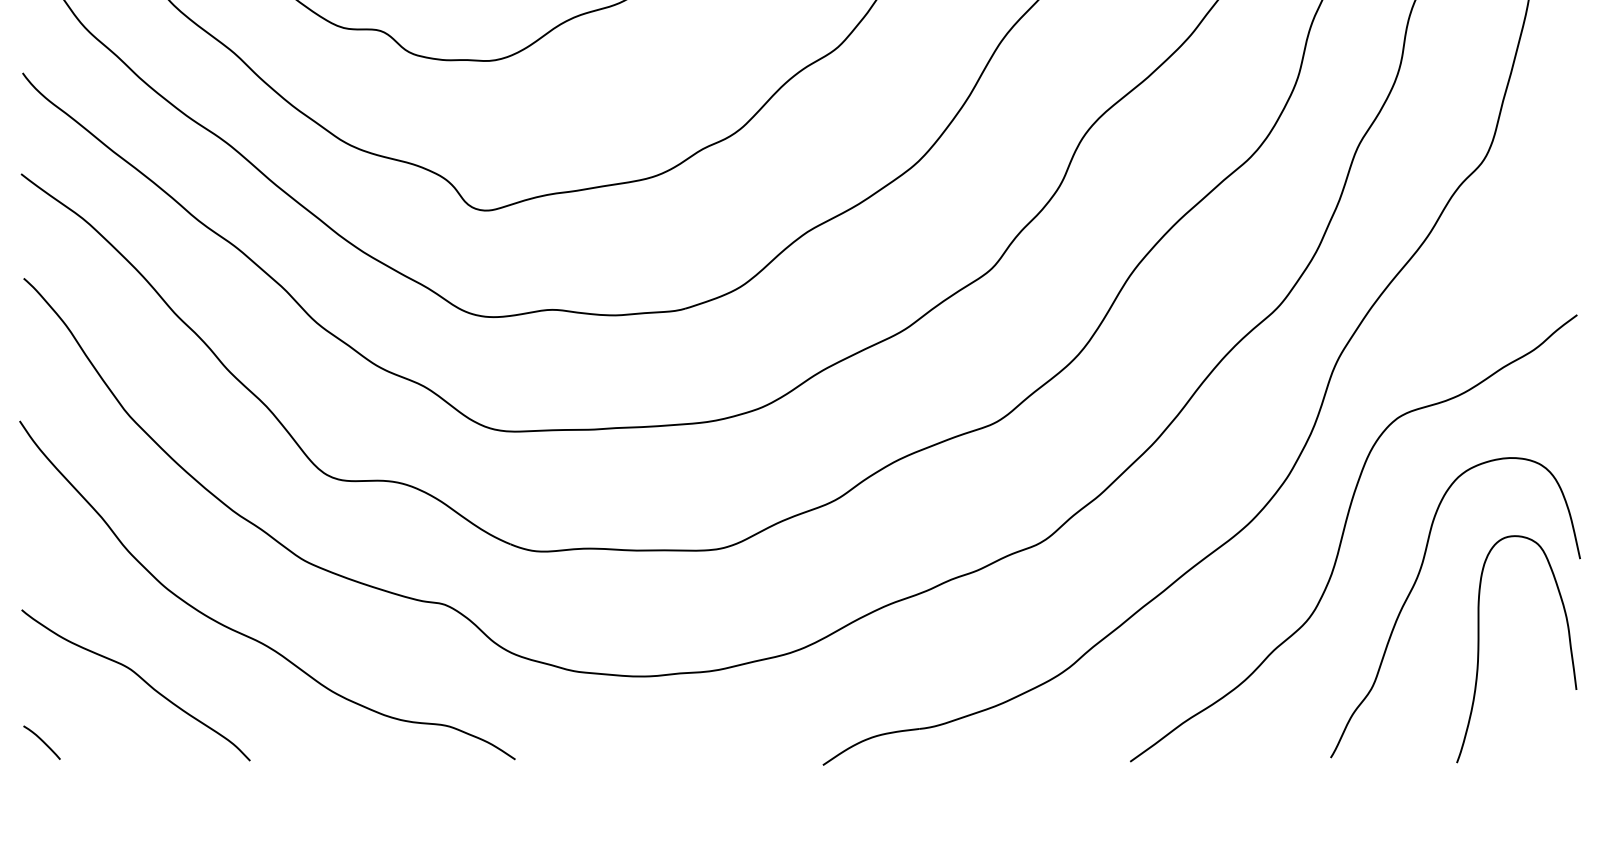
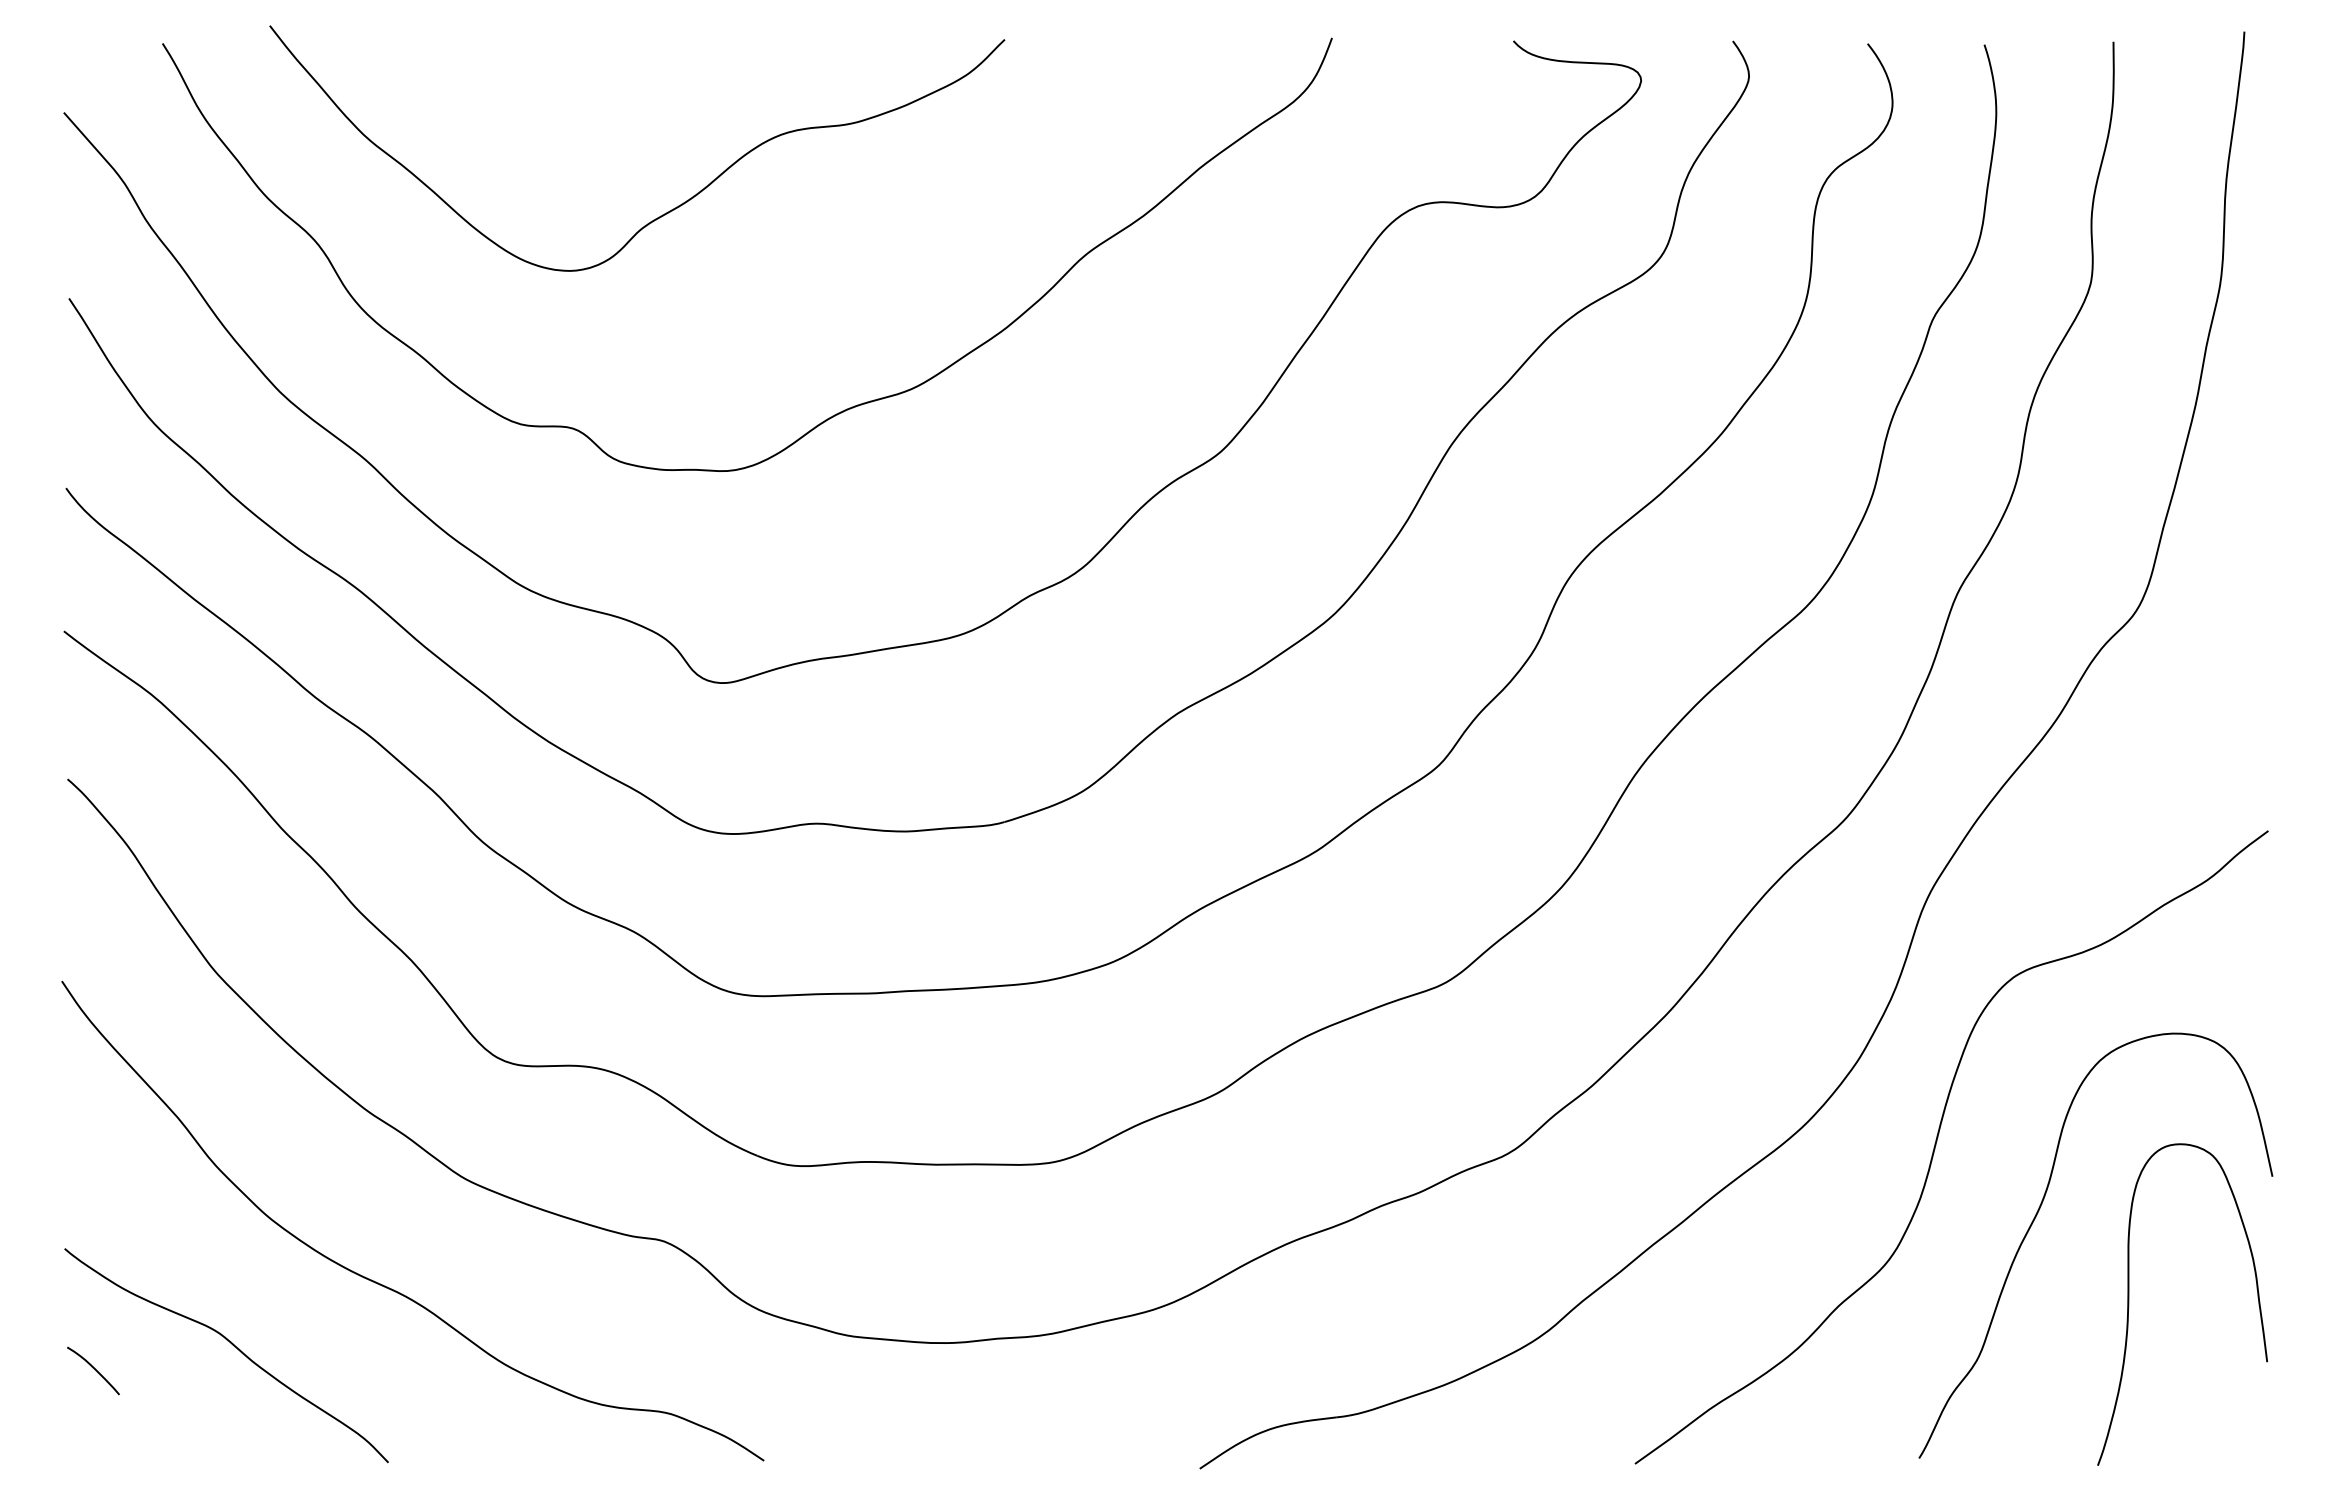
curve: (42, 741) -> (94, 1369), moved

